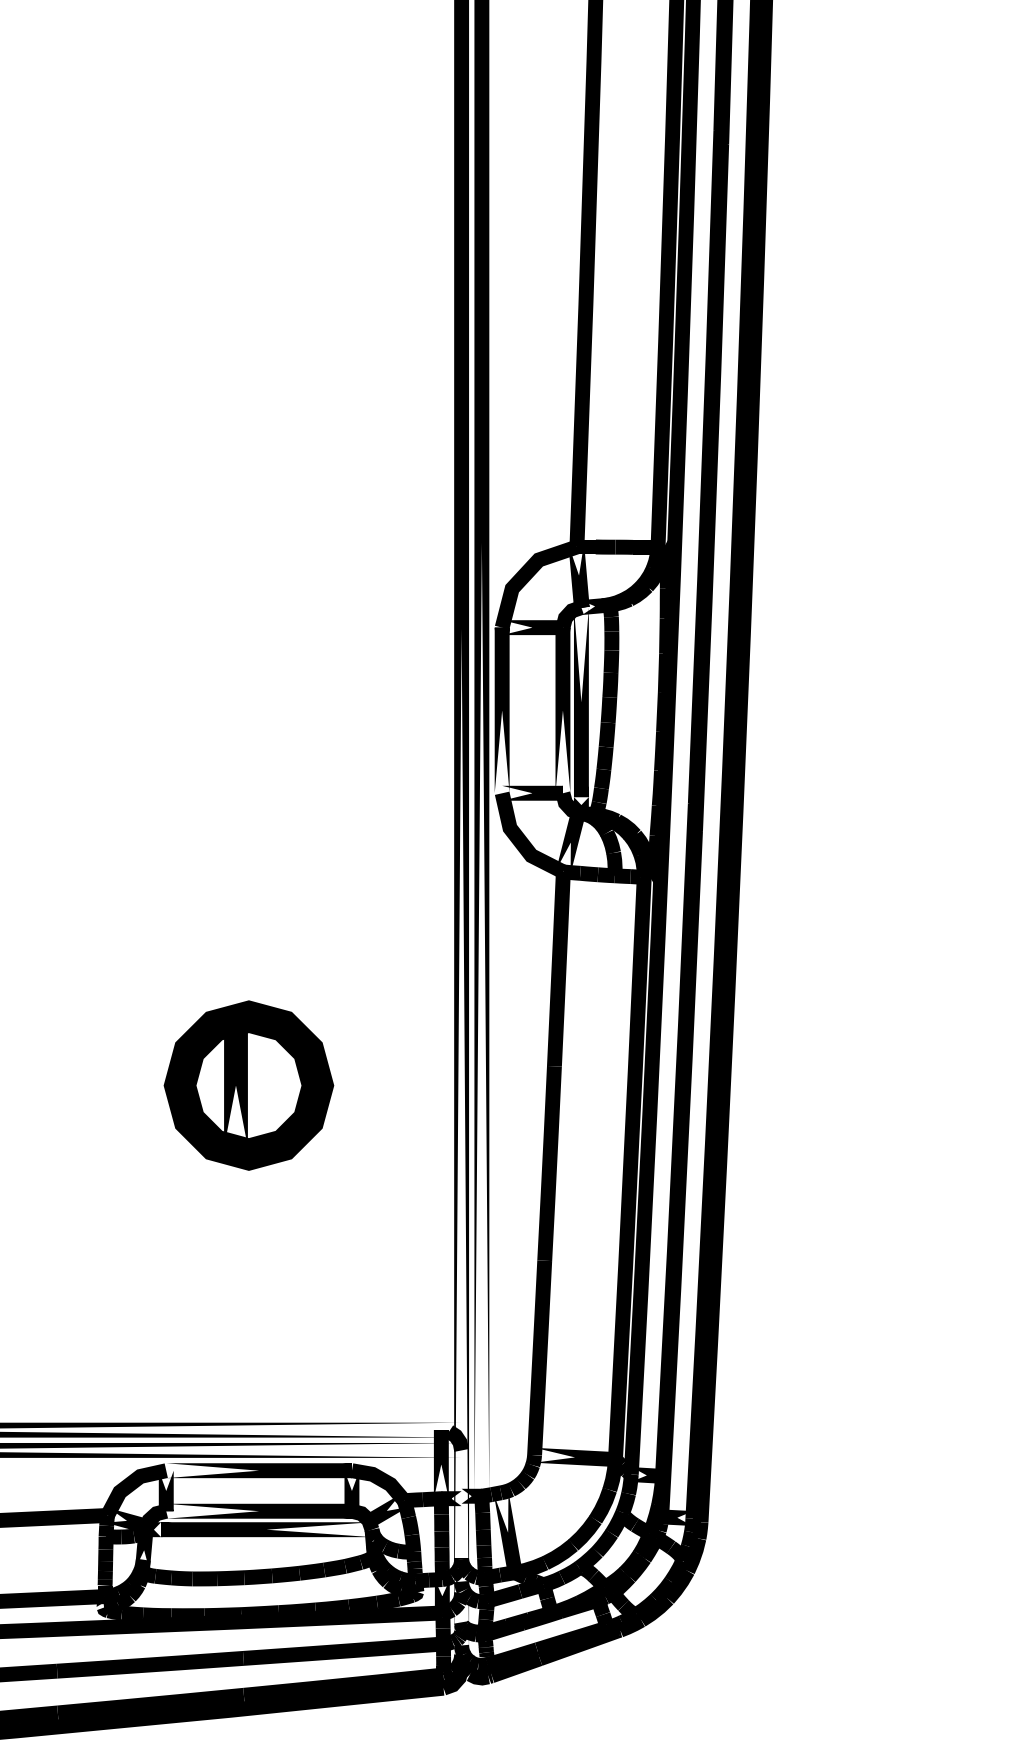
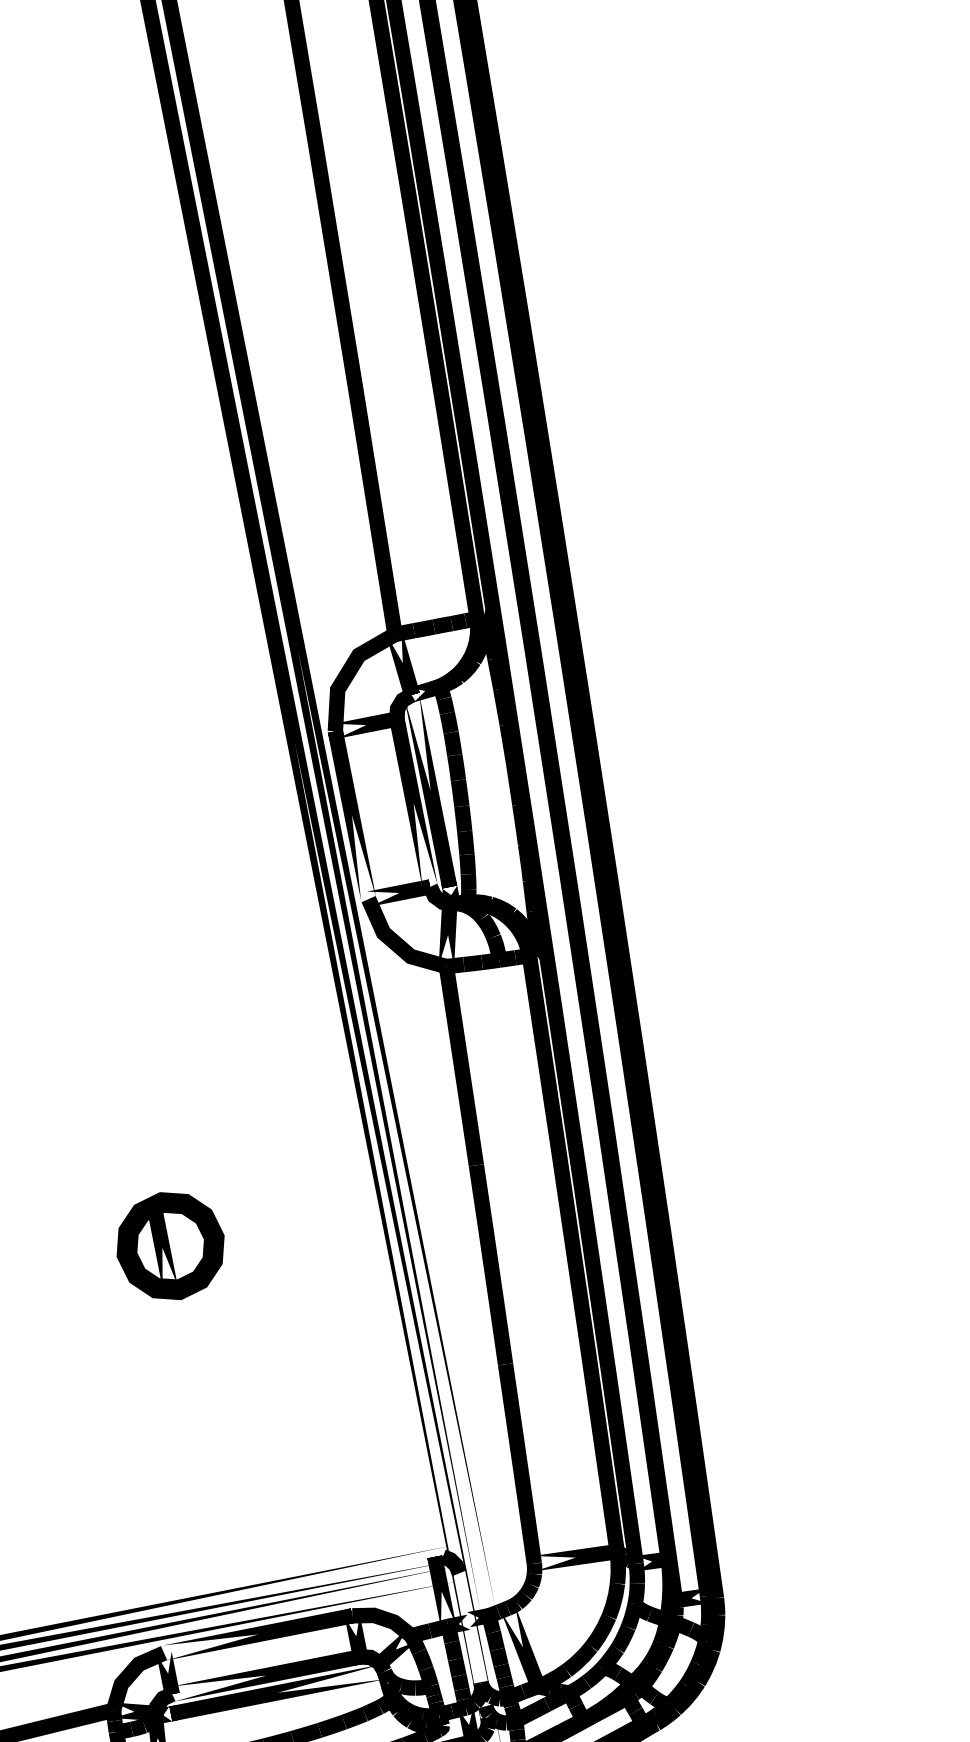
part: (248, 1085) -> (170, 1246), size x0.62

